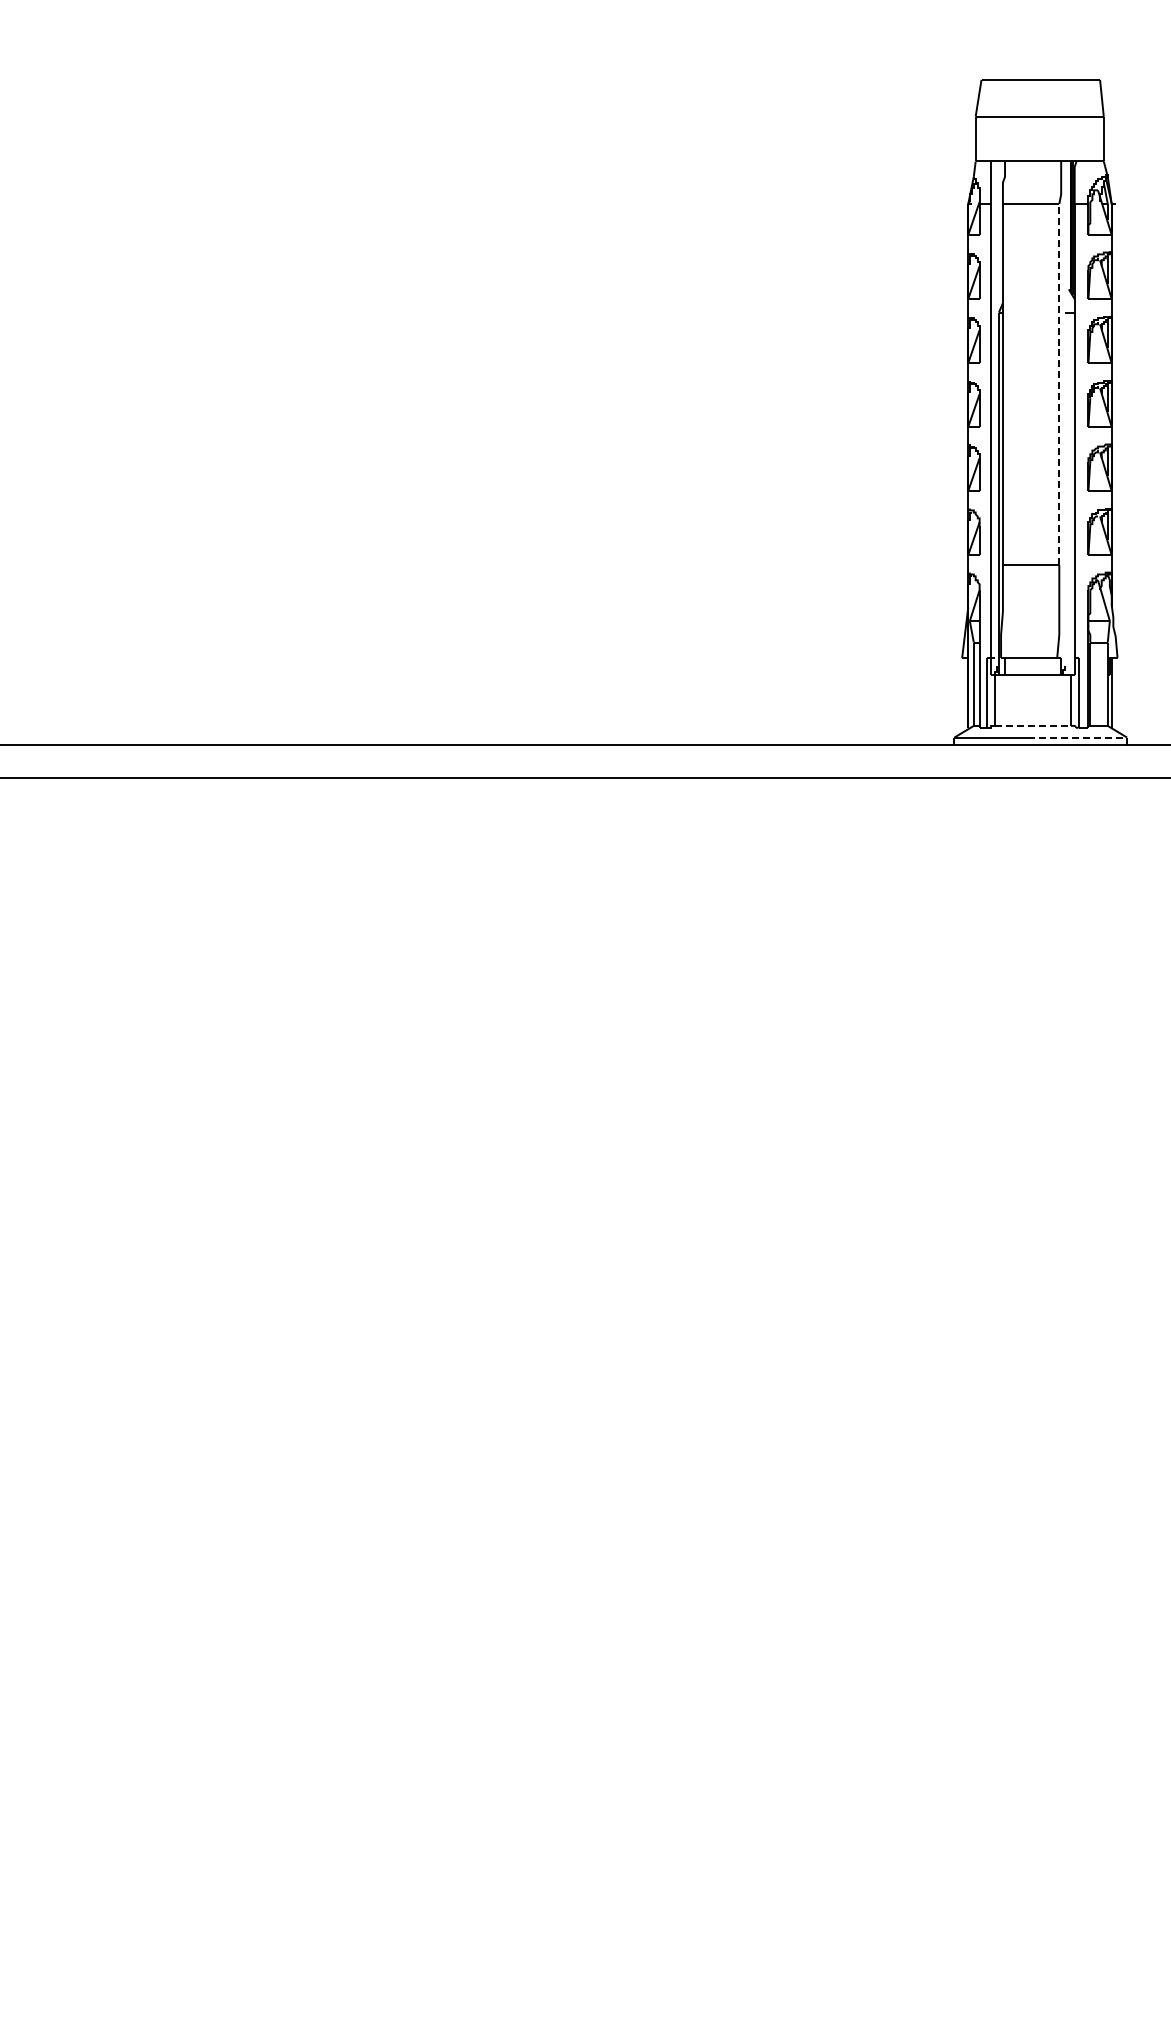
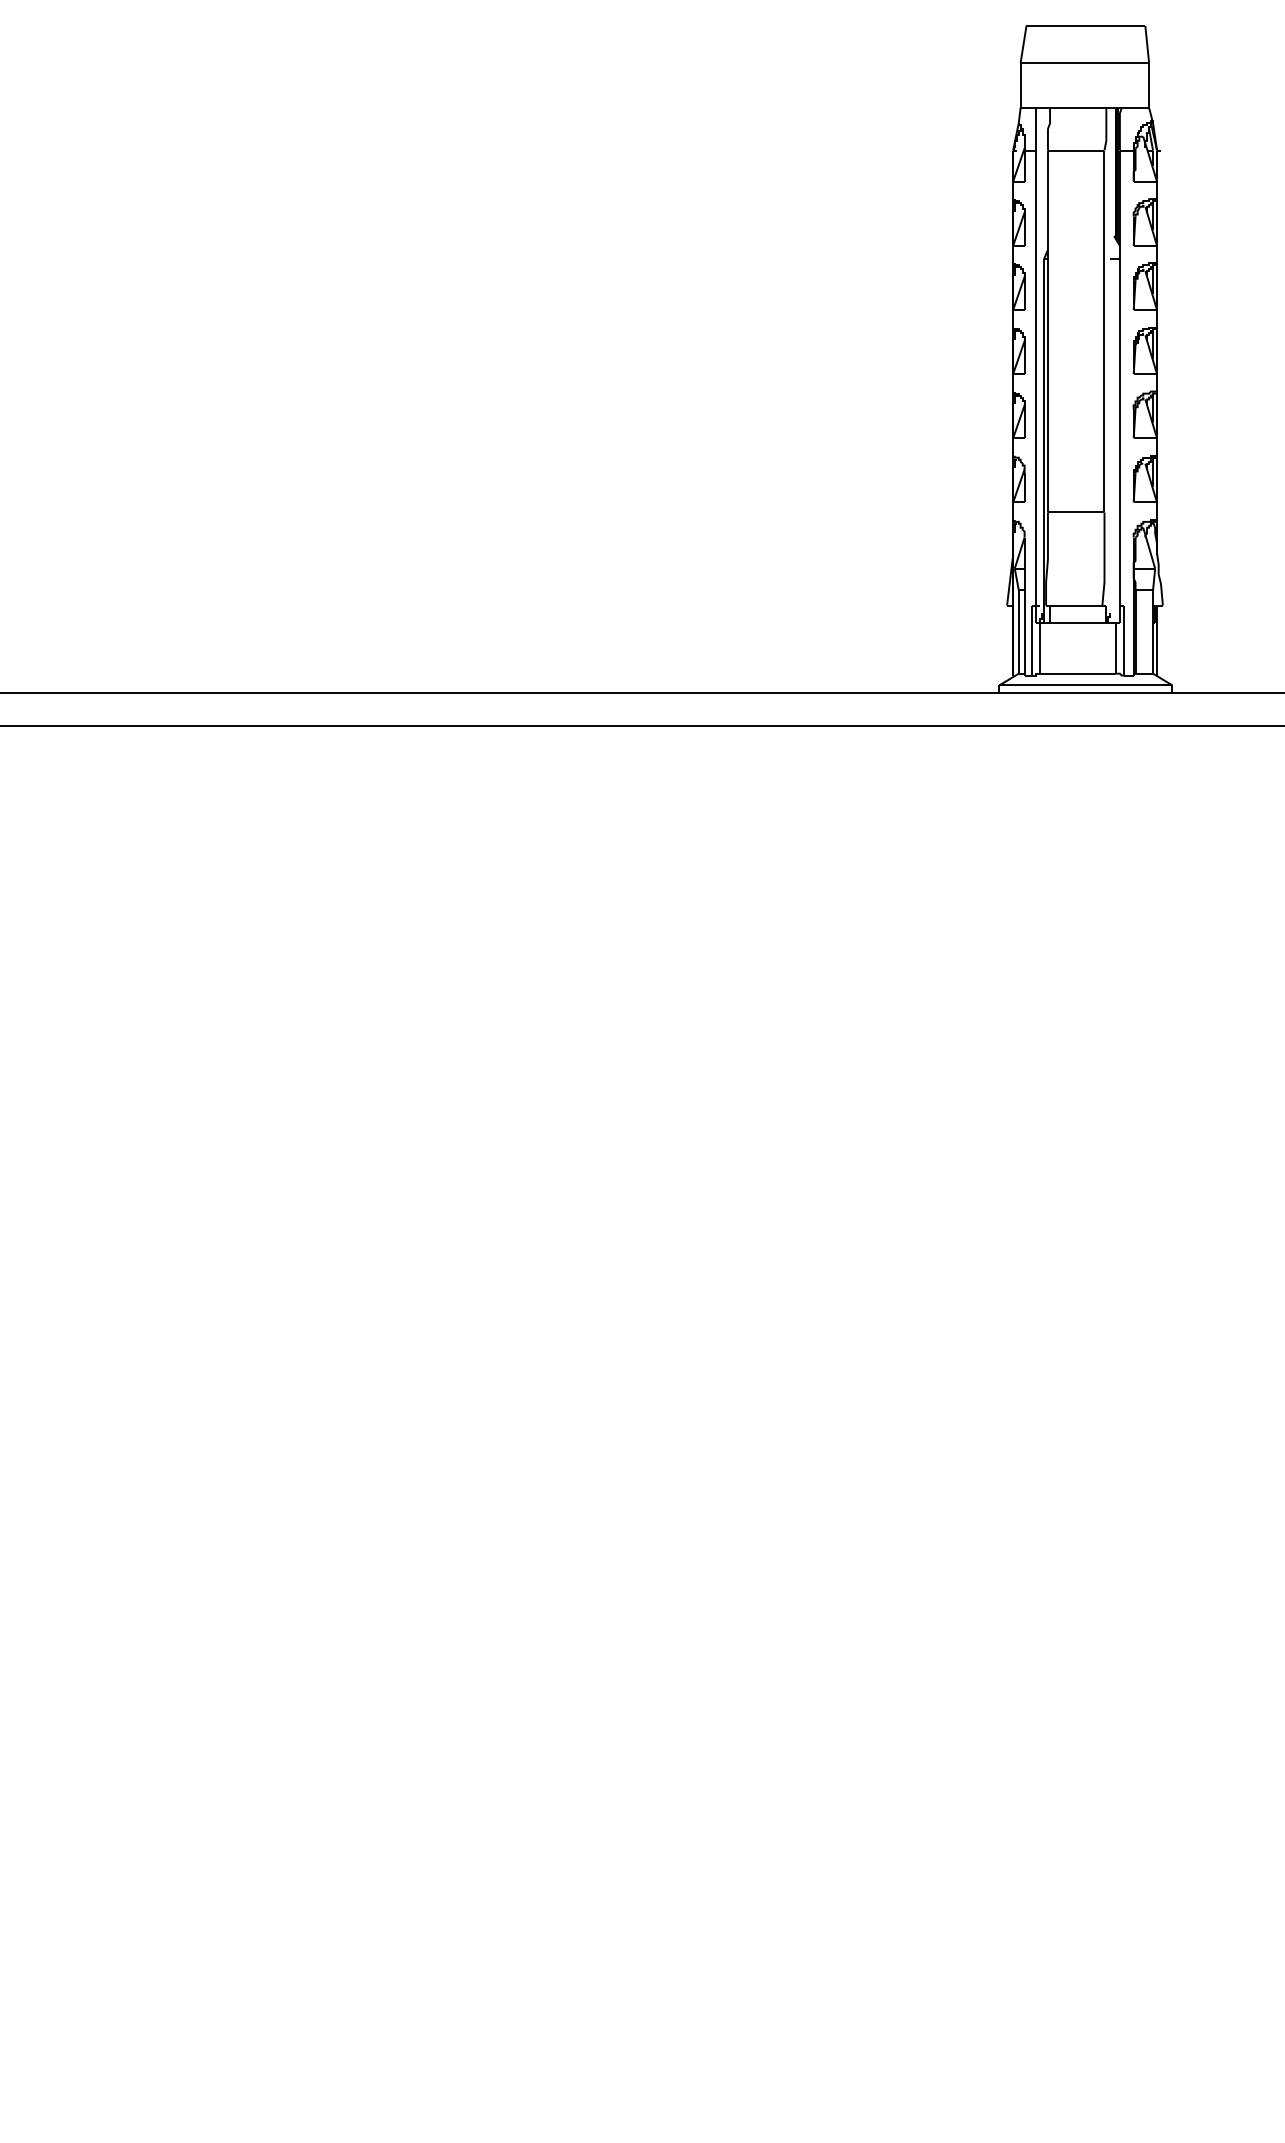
line: (1059, 384) -> (1104, 331), dashed -> solid
line: (1033, 725) -> (1078, 673), dashed -> solid
line: (1077, 737) -> (1122, 685), dashed -> solid

